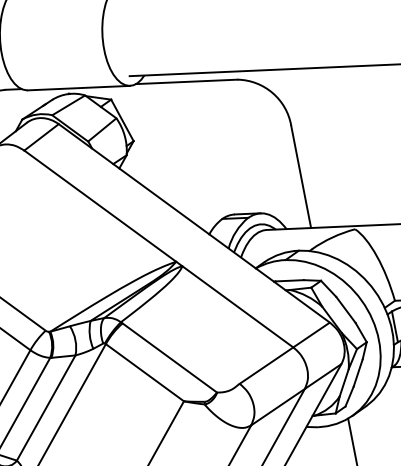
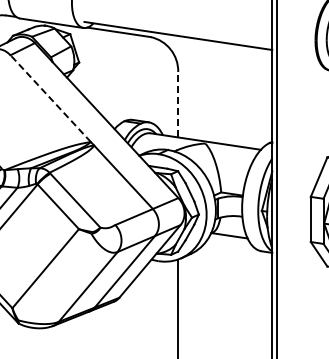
line: (301, 176) -> (178, 104), solid -> dashed
line: (99, 205) -> (50, 98), solid -> dashed

